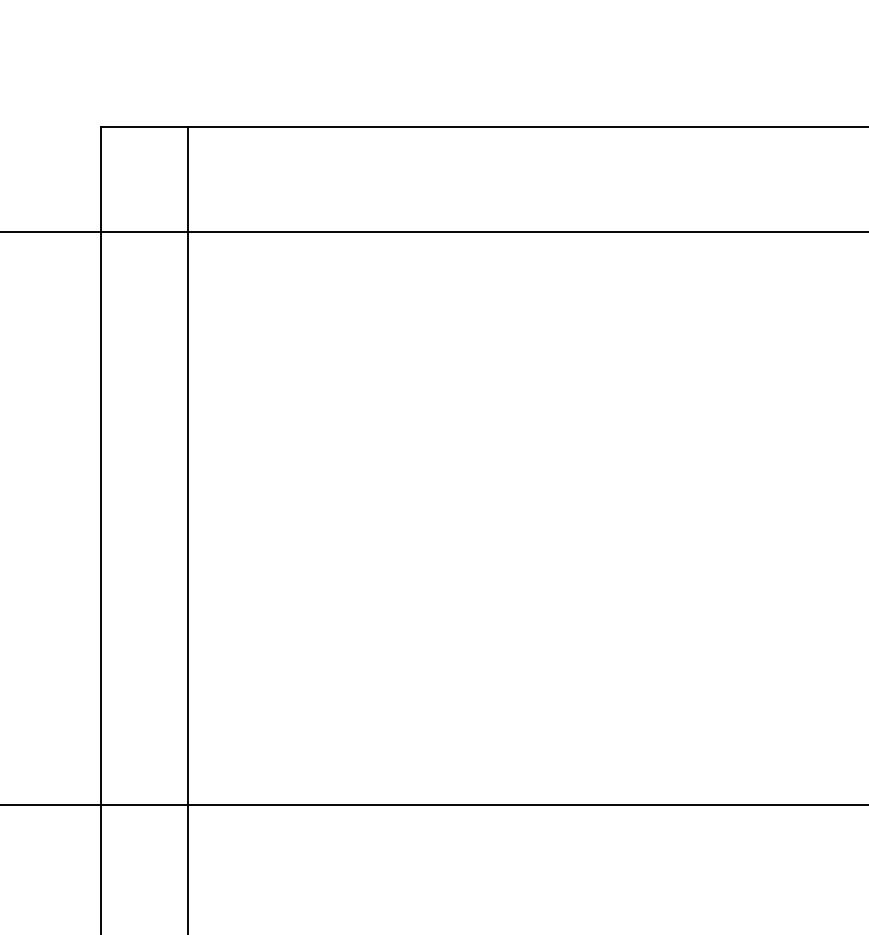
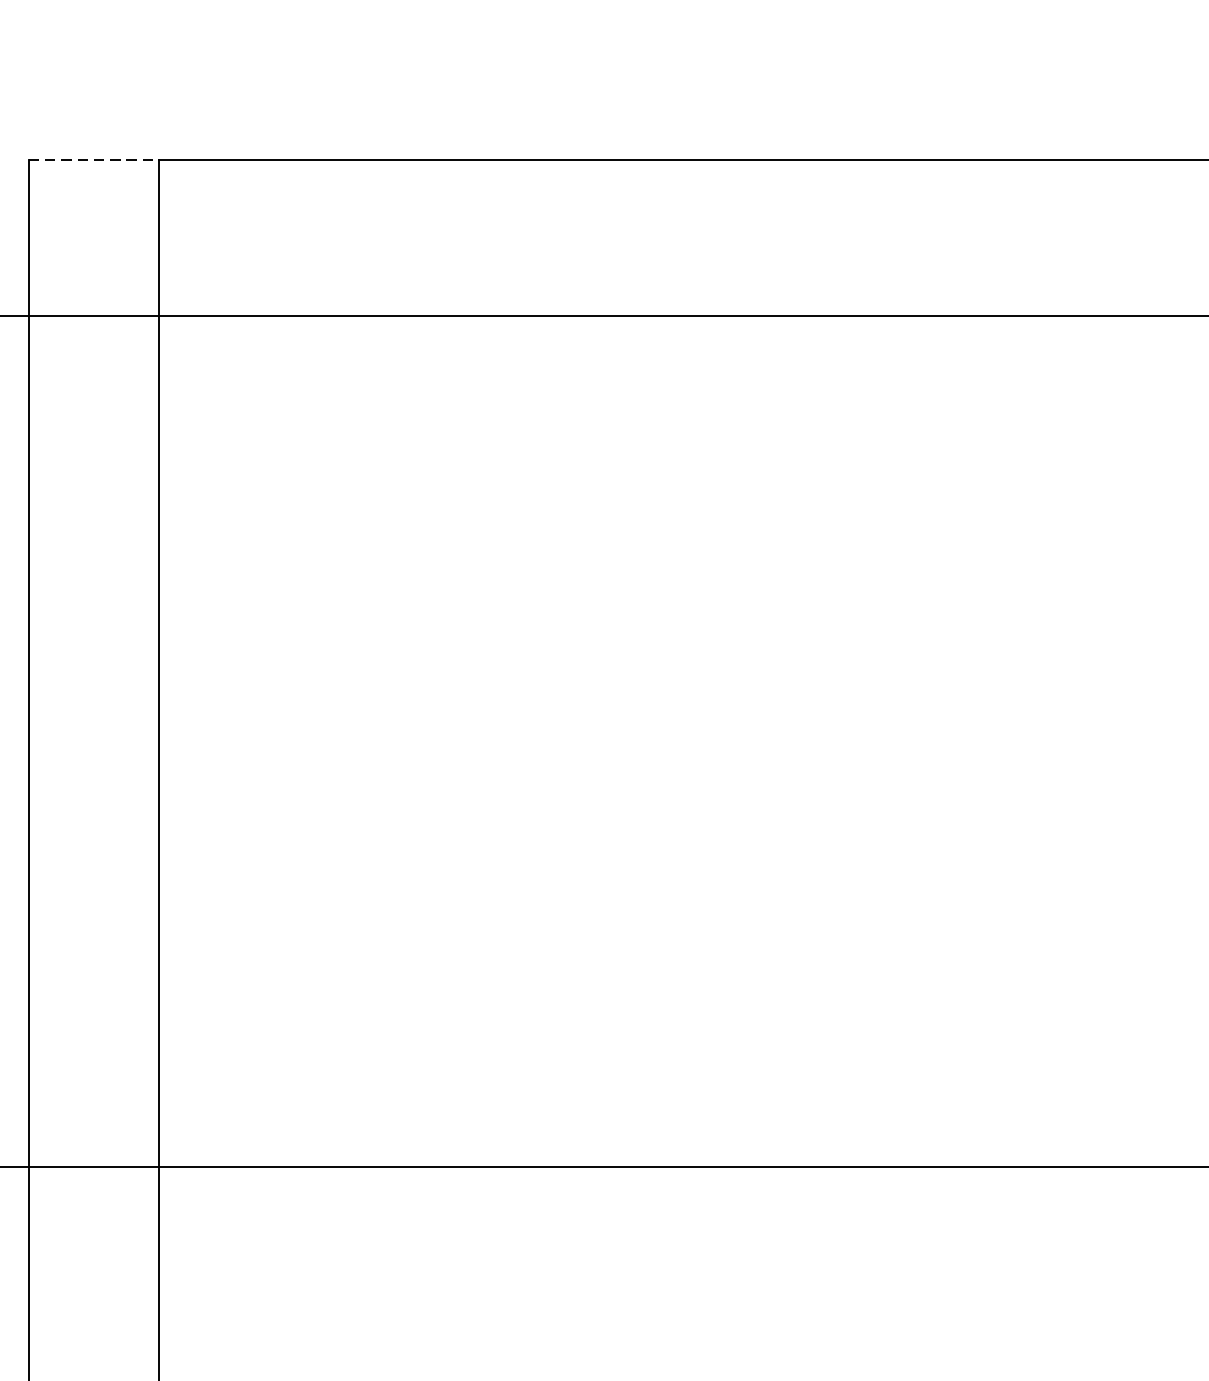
line: (144, 126) -> (93, 159), solid -> dashed

